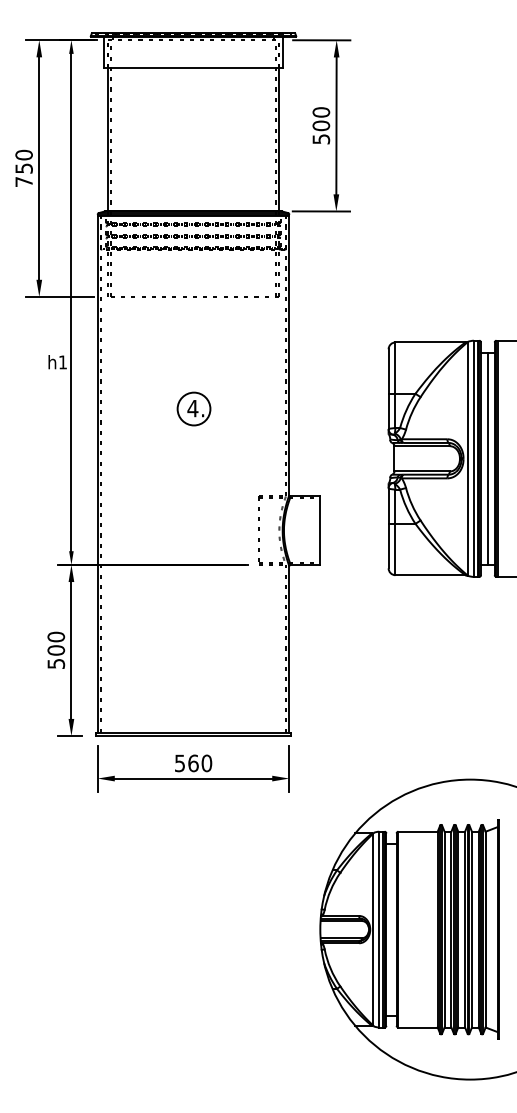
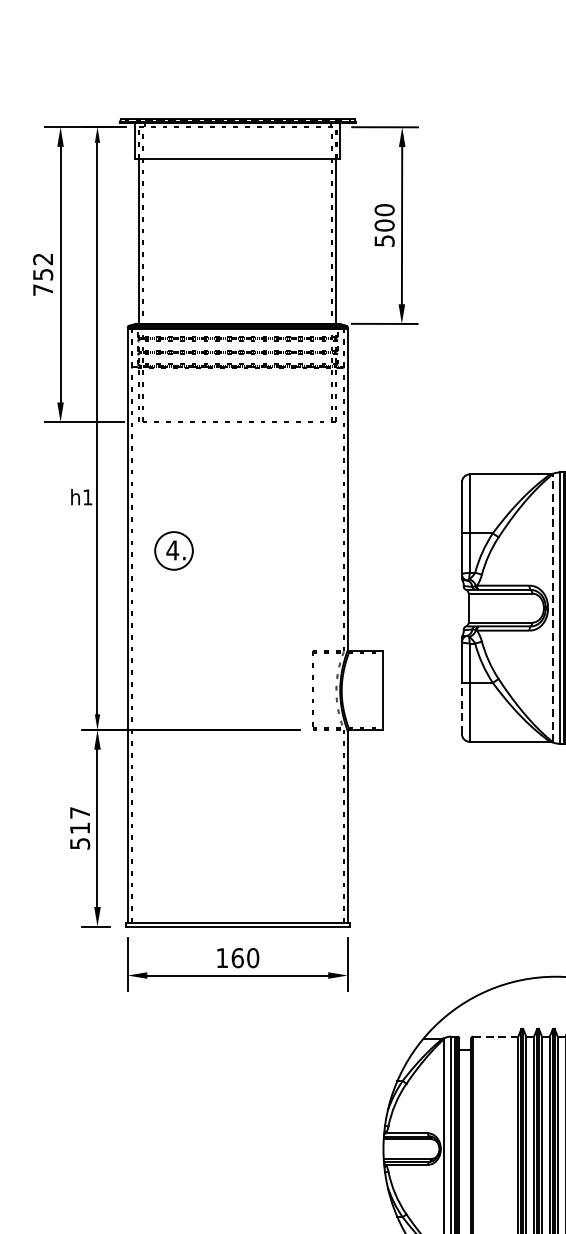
text: (23, 154) -> (42, 258), 750 -> 752
part: (193, 408) -> (173, 550), moved
line: (467, 458) -> (552, 607), solid -> dashed
line: (388, 545) -> (461, 707), solid -> dashed
text: (56, 643) -> (80, 820), 500 -> 517
text: (179, 763) -> (221, 958), 560 -> 160
line: (418, 831) -> (496, 1036), solid -> dashed

